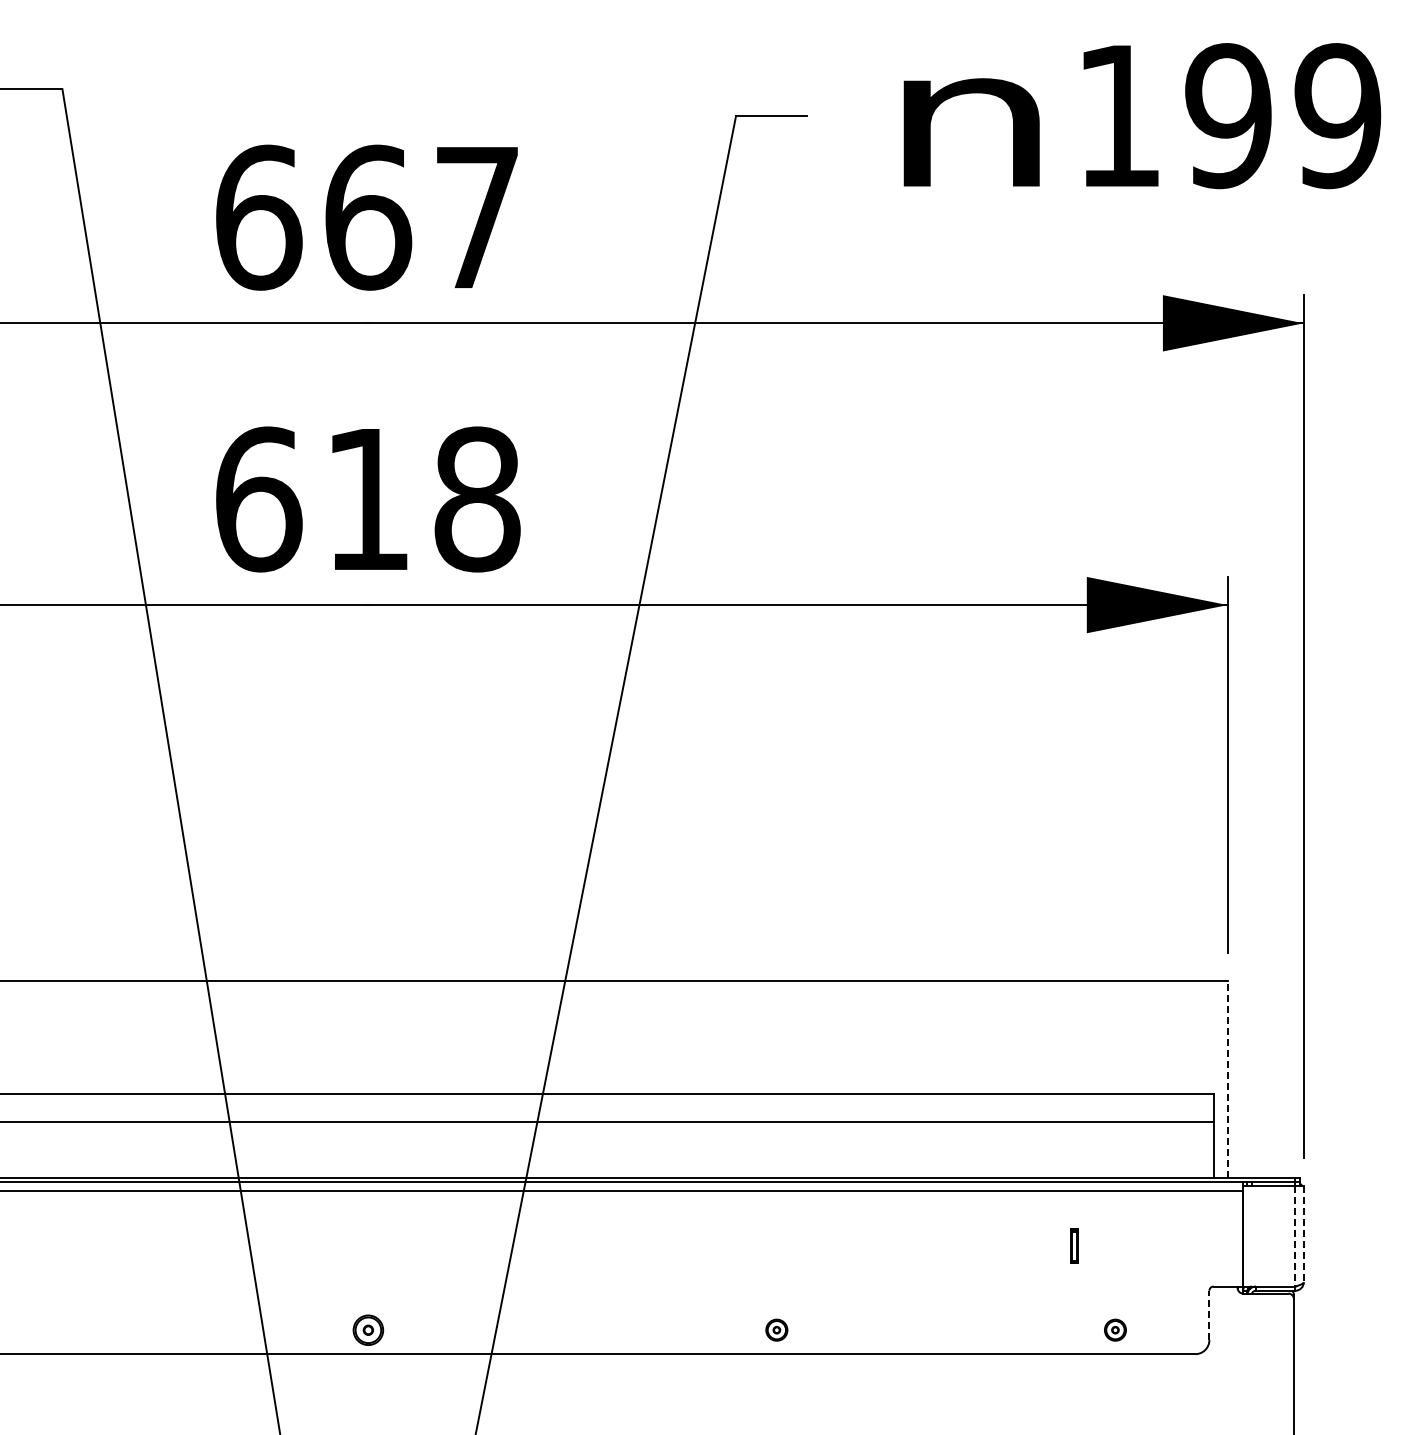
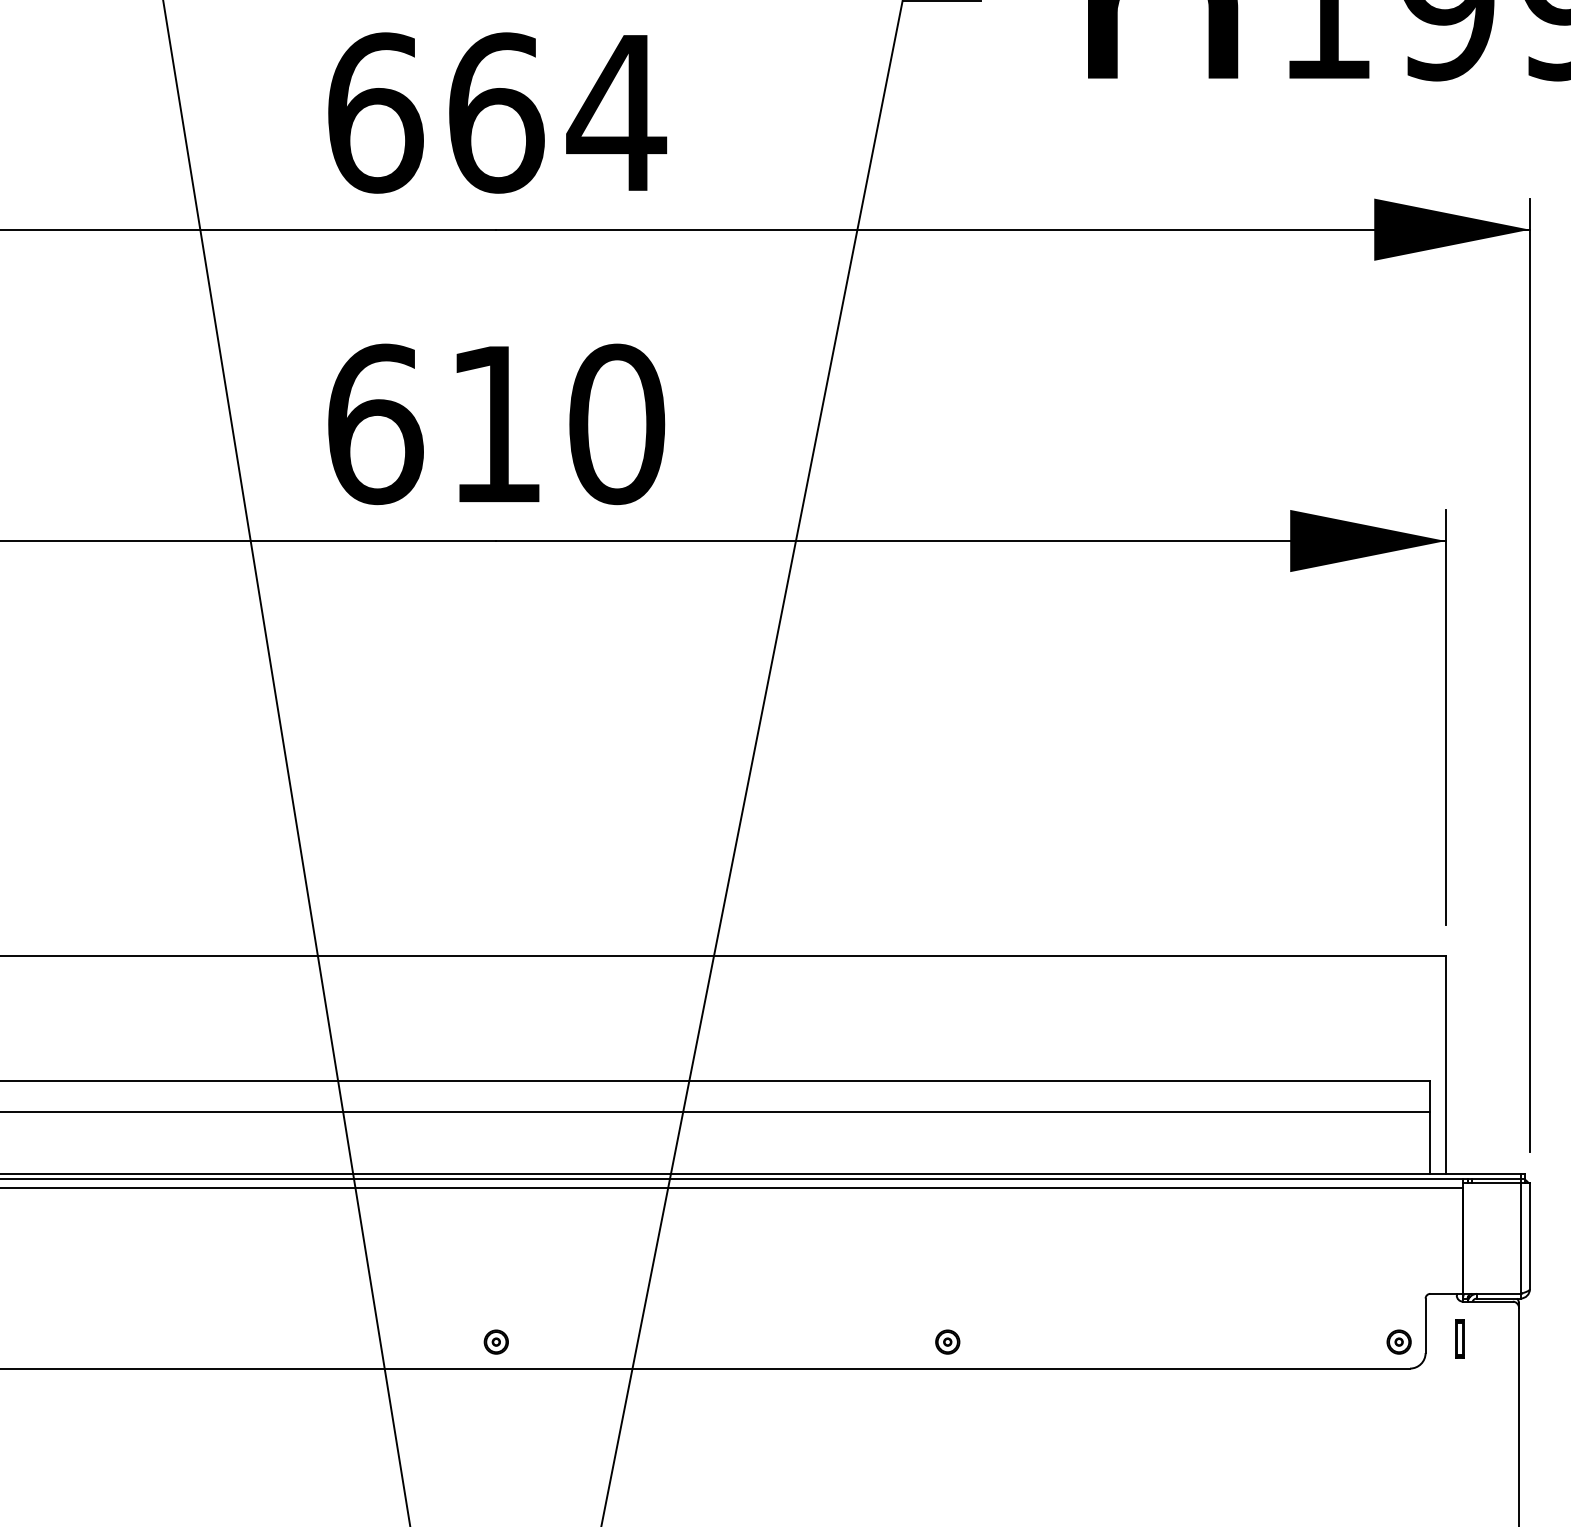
text: (476, 217) -> (615, 112), 667 -> 664
text: (477, 499) -> (617, 424), 618 -> 610
line: (1227, 1079) -> (1445, 1065), dashed -> solid
line: (1303, 1234) -> (1529, 1236), dashed -> solid
line: (1295, 1237) -> (1520, 1239), dashed -> solid
part: (1074, 1245) -> (1459, 1338), moved
line: (1209, 1315) -> (1425, 1325), dashed -> solid
part: (367, 1329) -> (495, 1341), size x0.71
part: (1115, 1329) -> (1399, 1341), moved

